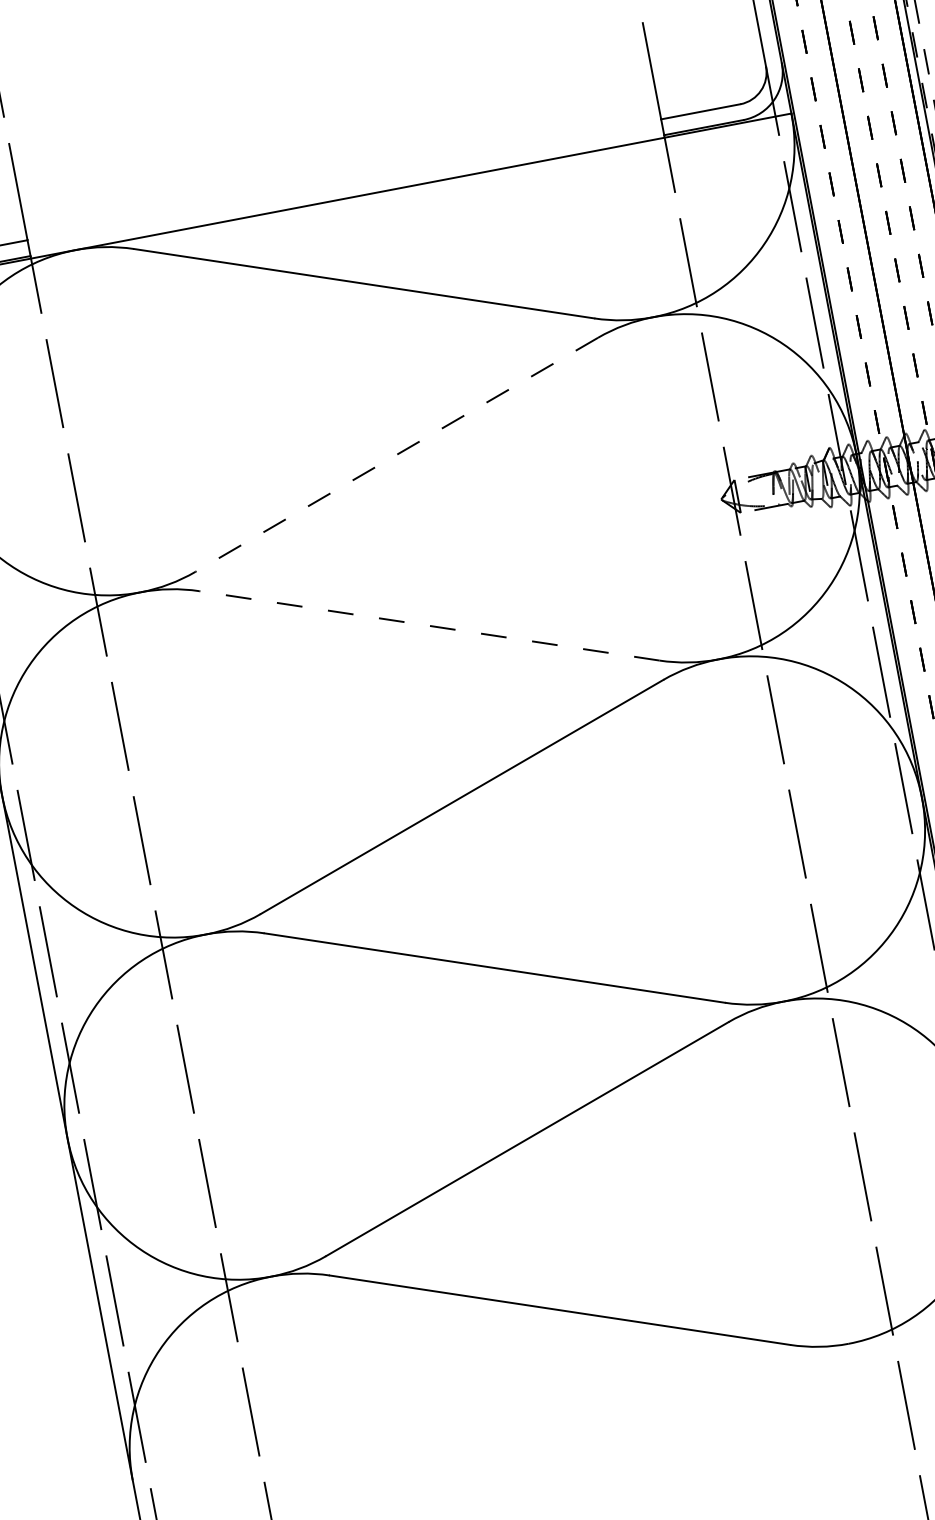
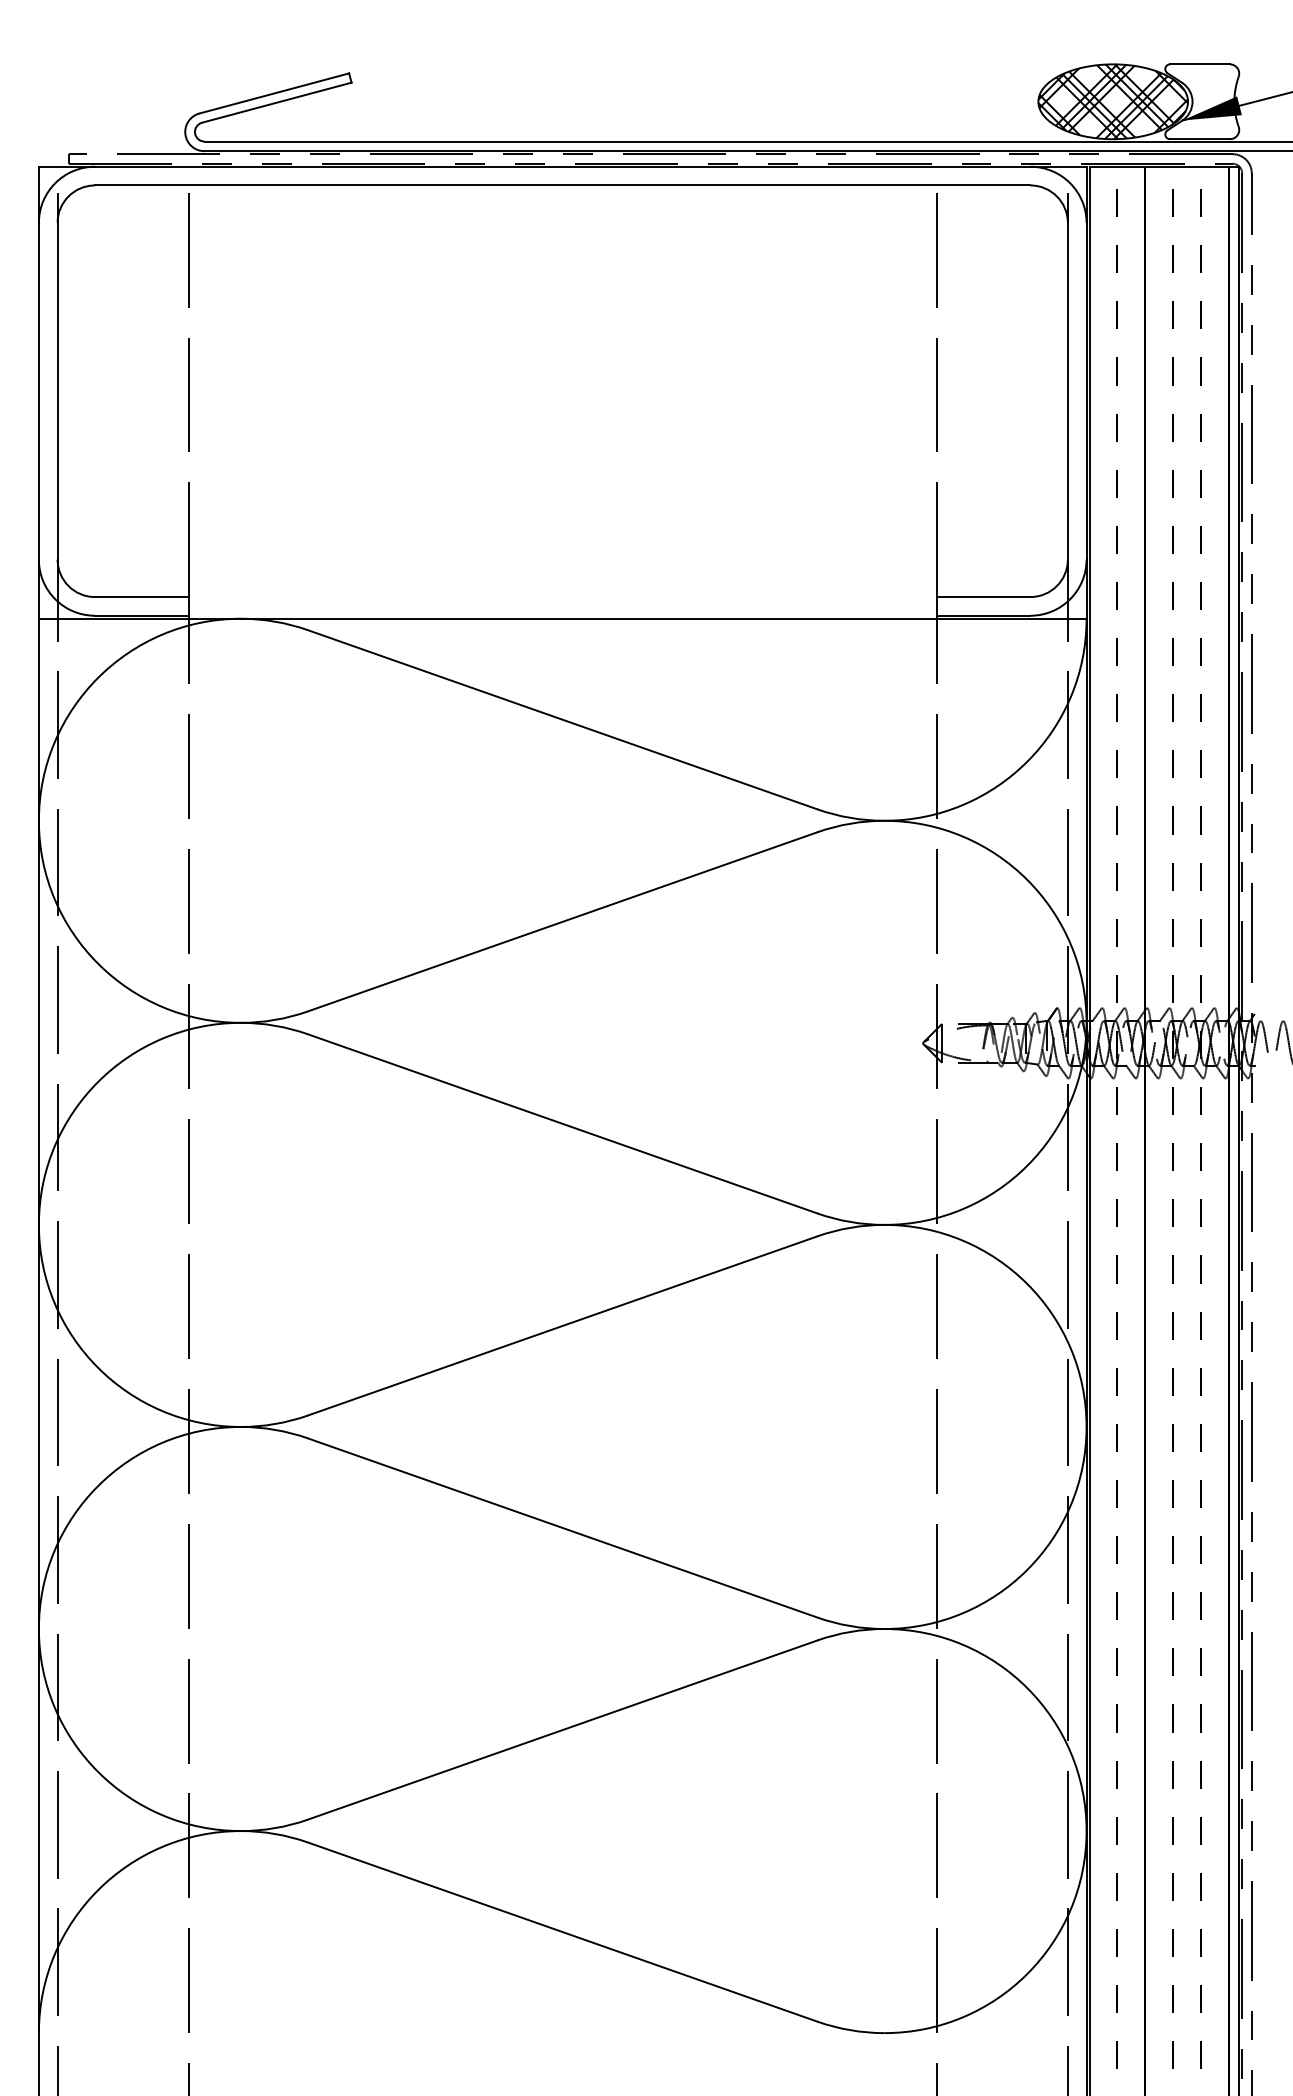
line: (396, 455) -> (562, 922), dashed -> solid
line: (429, 625) -> (562, 1123), dashed -> solid

